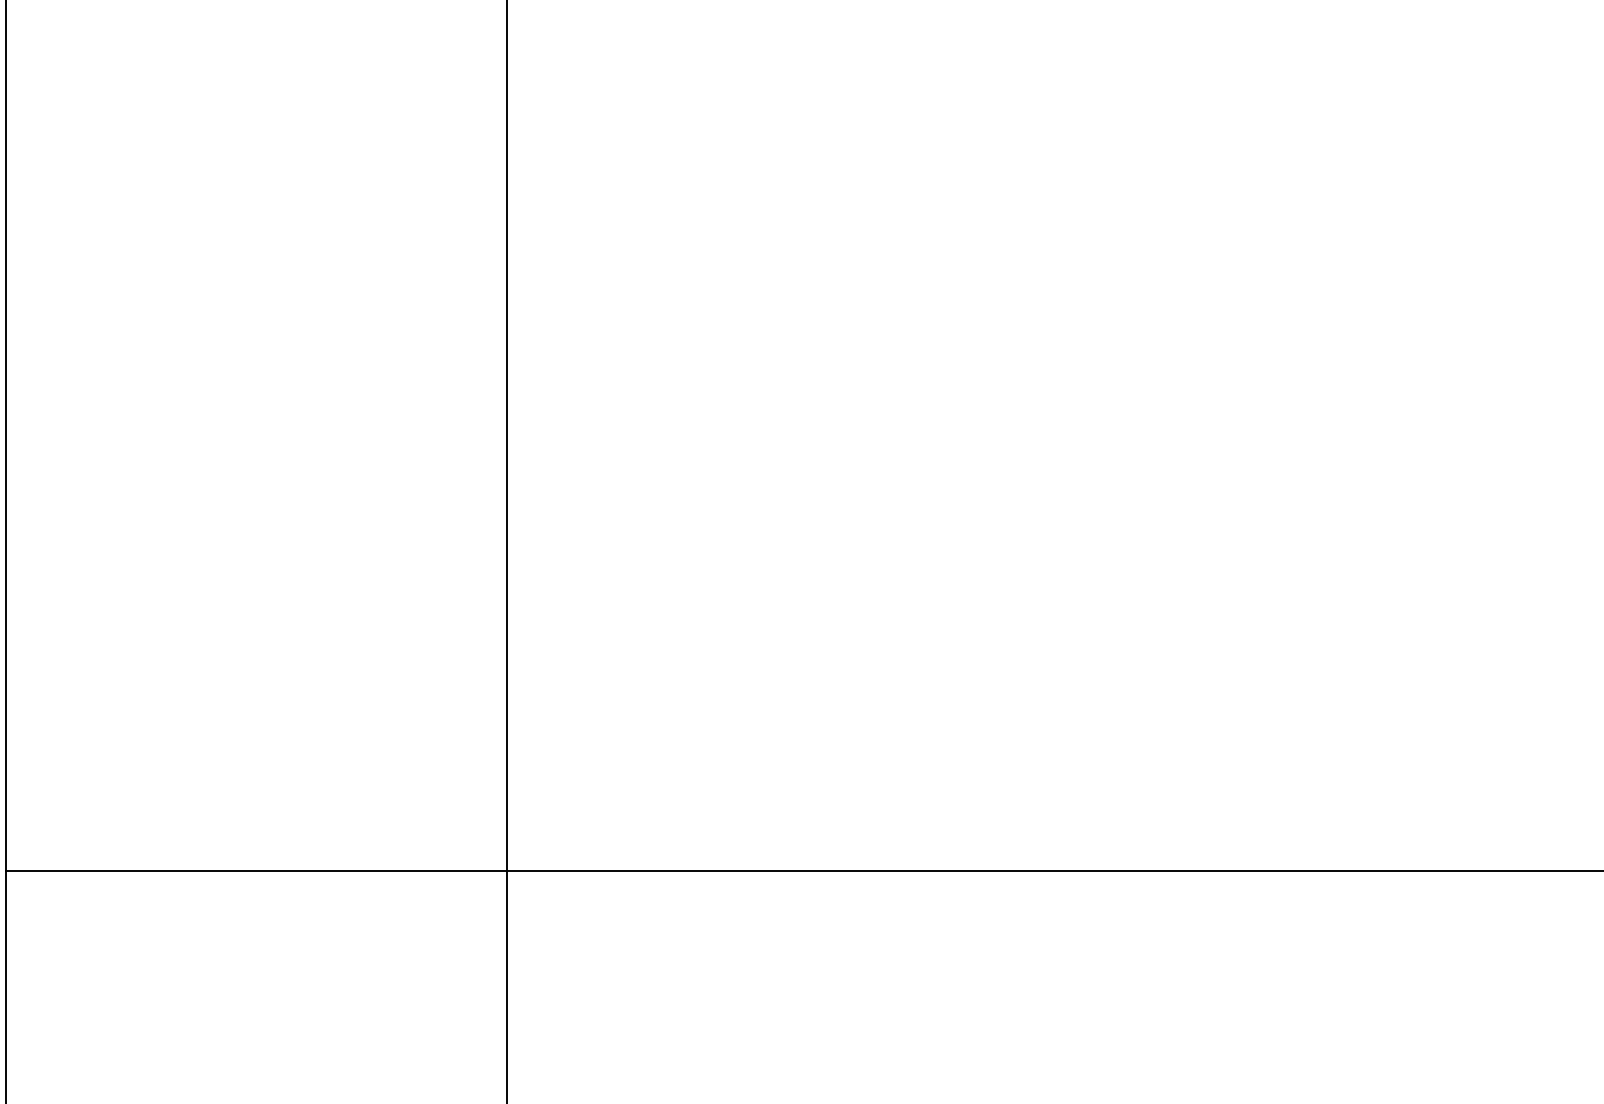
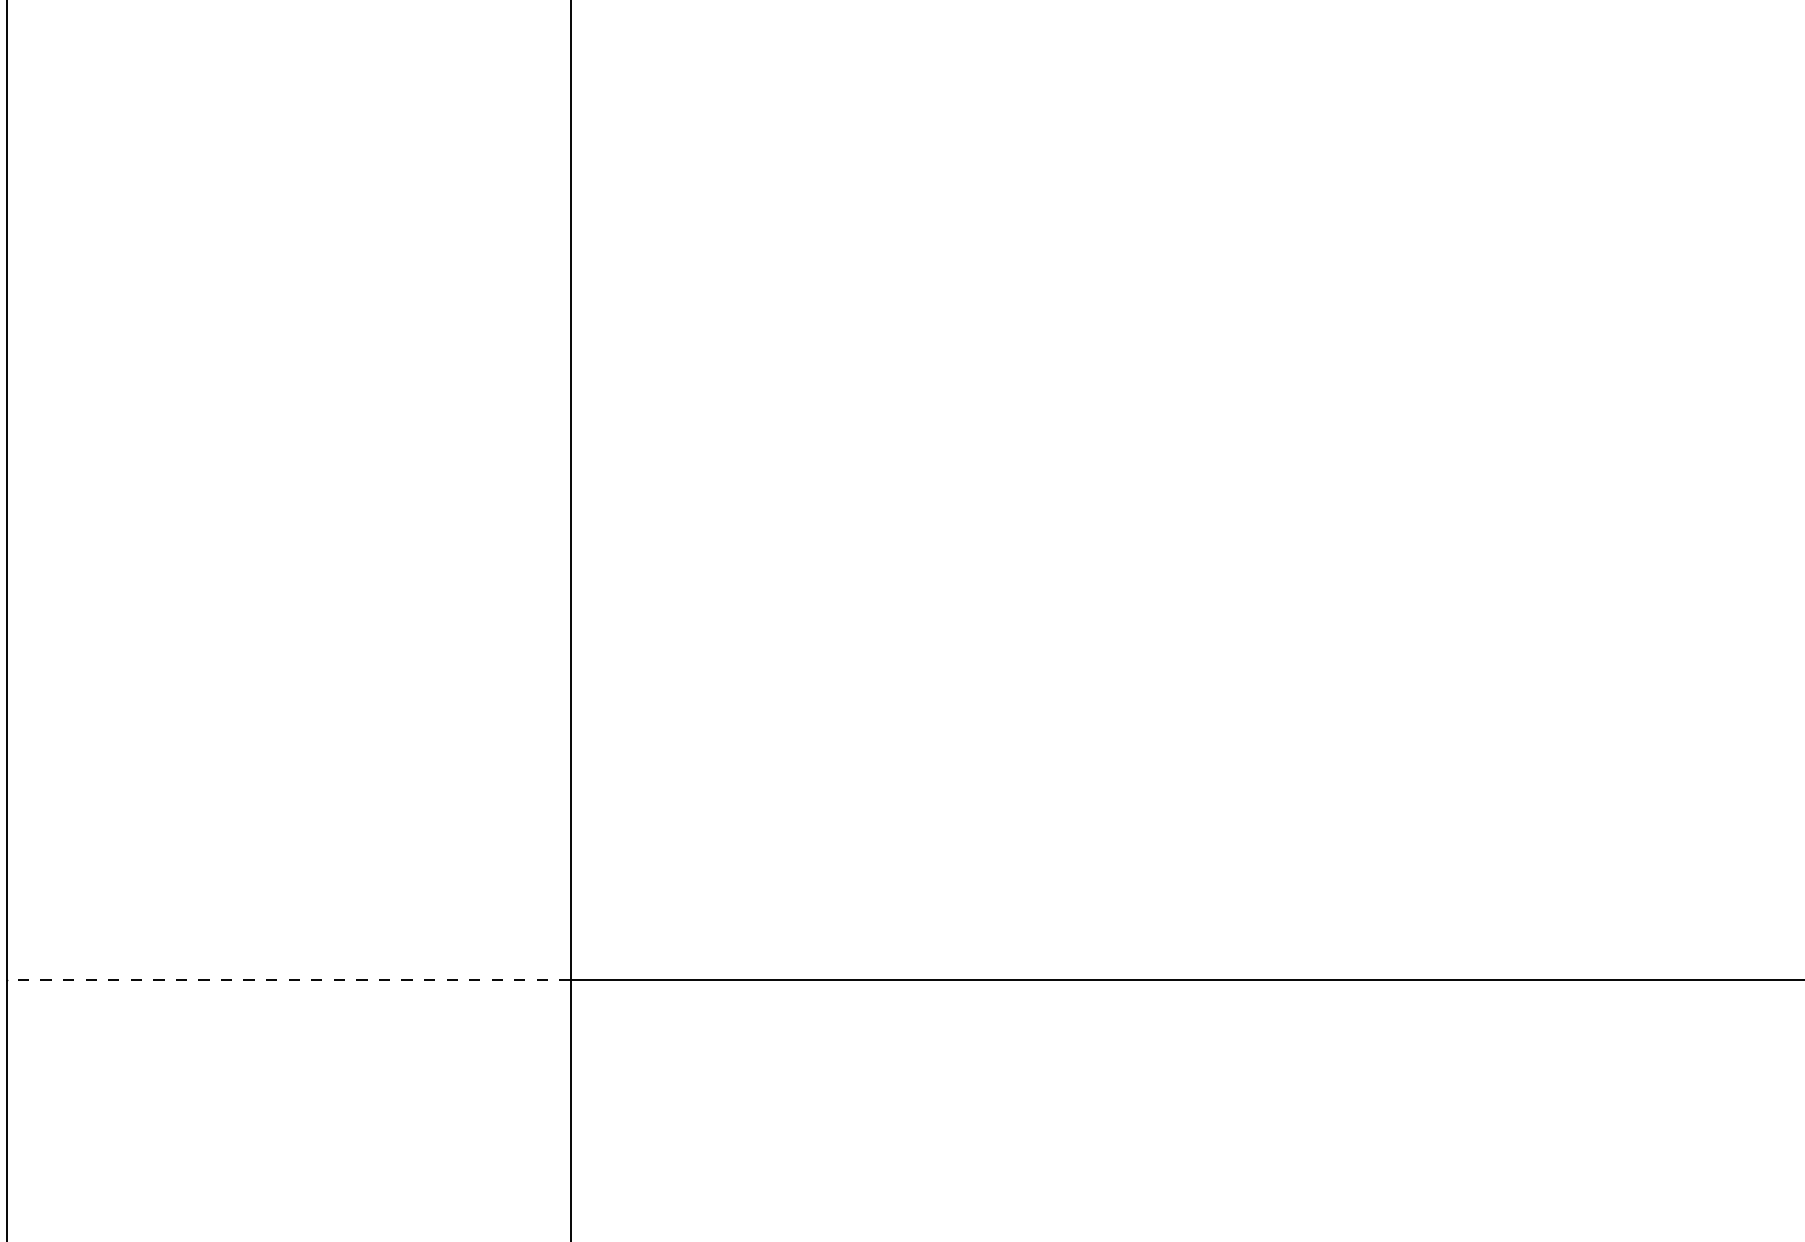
line: (256, 870) -> (288, 979), solid -> dashed

